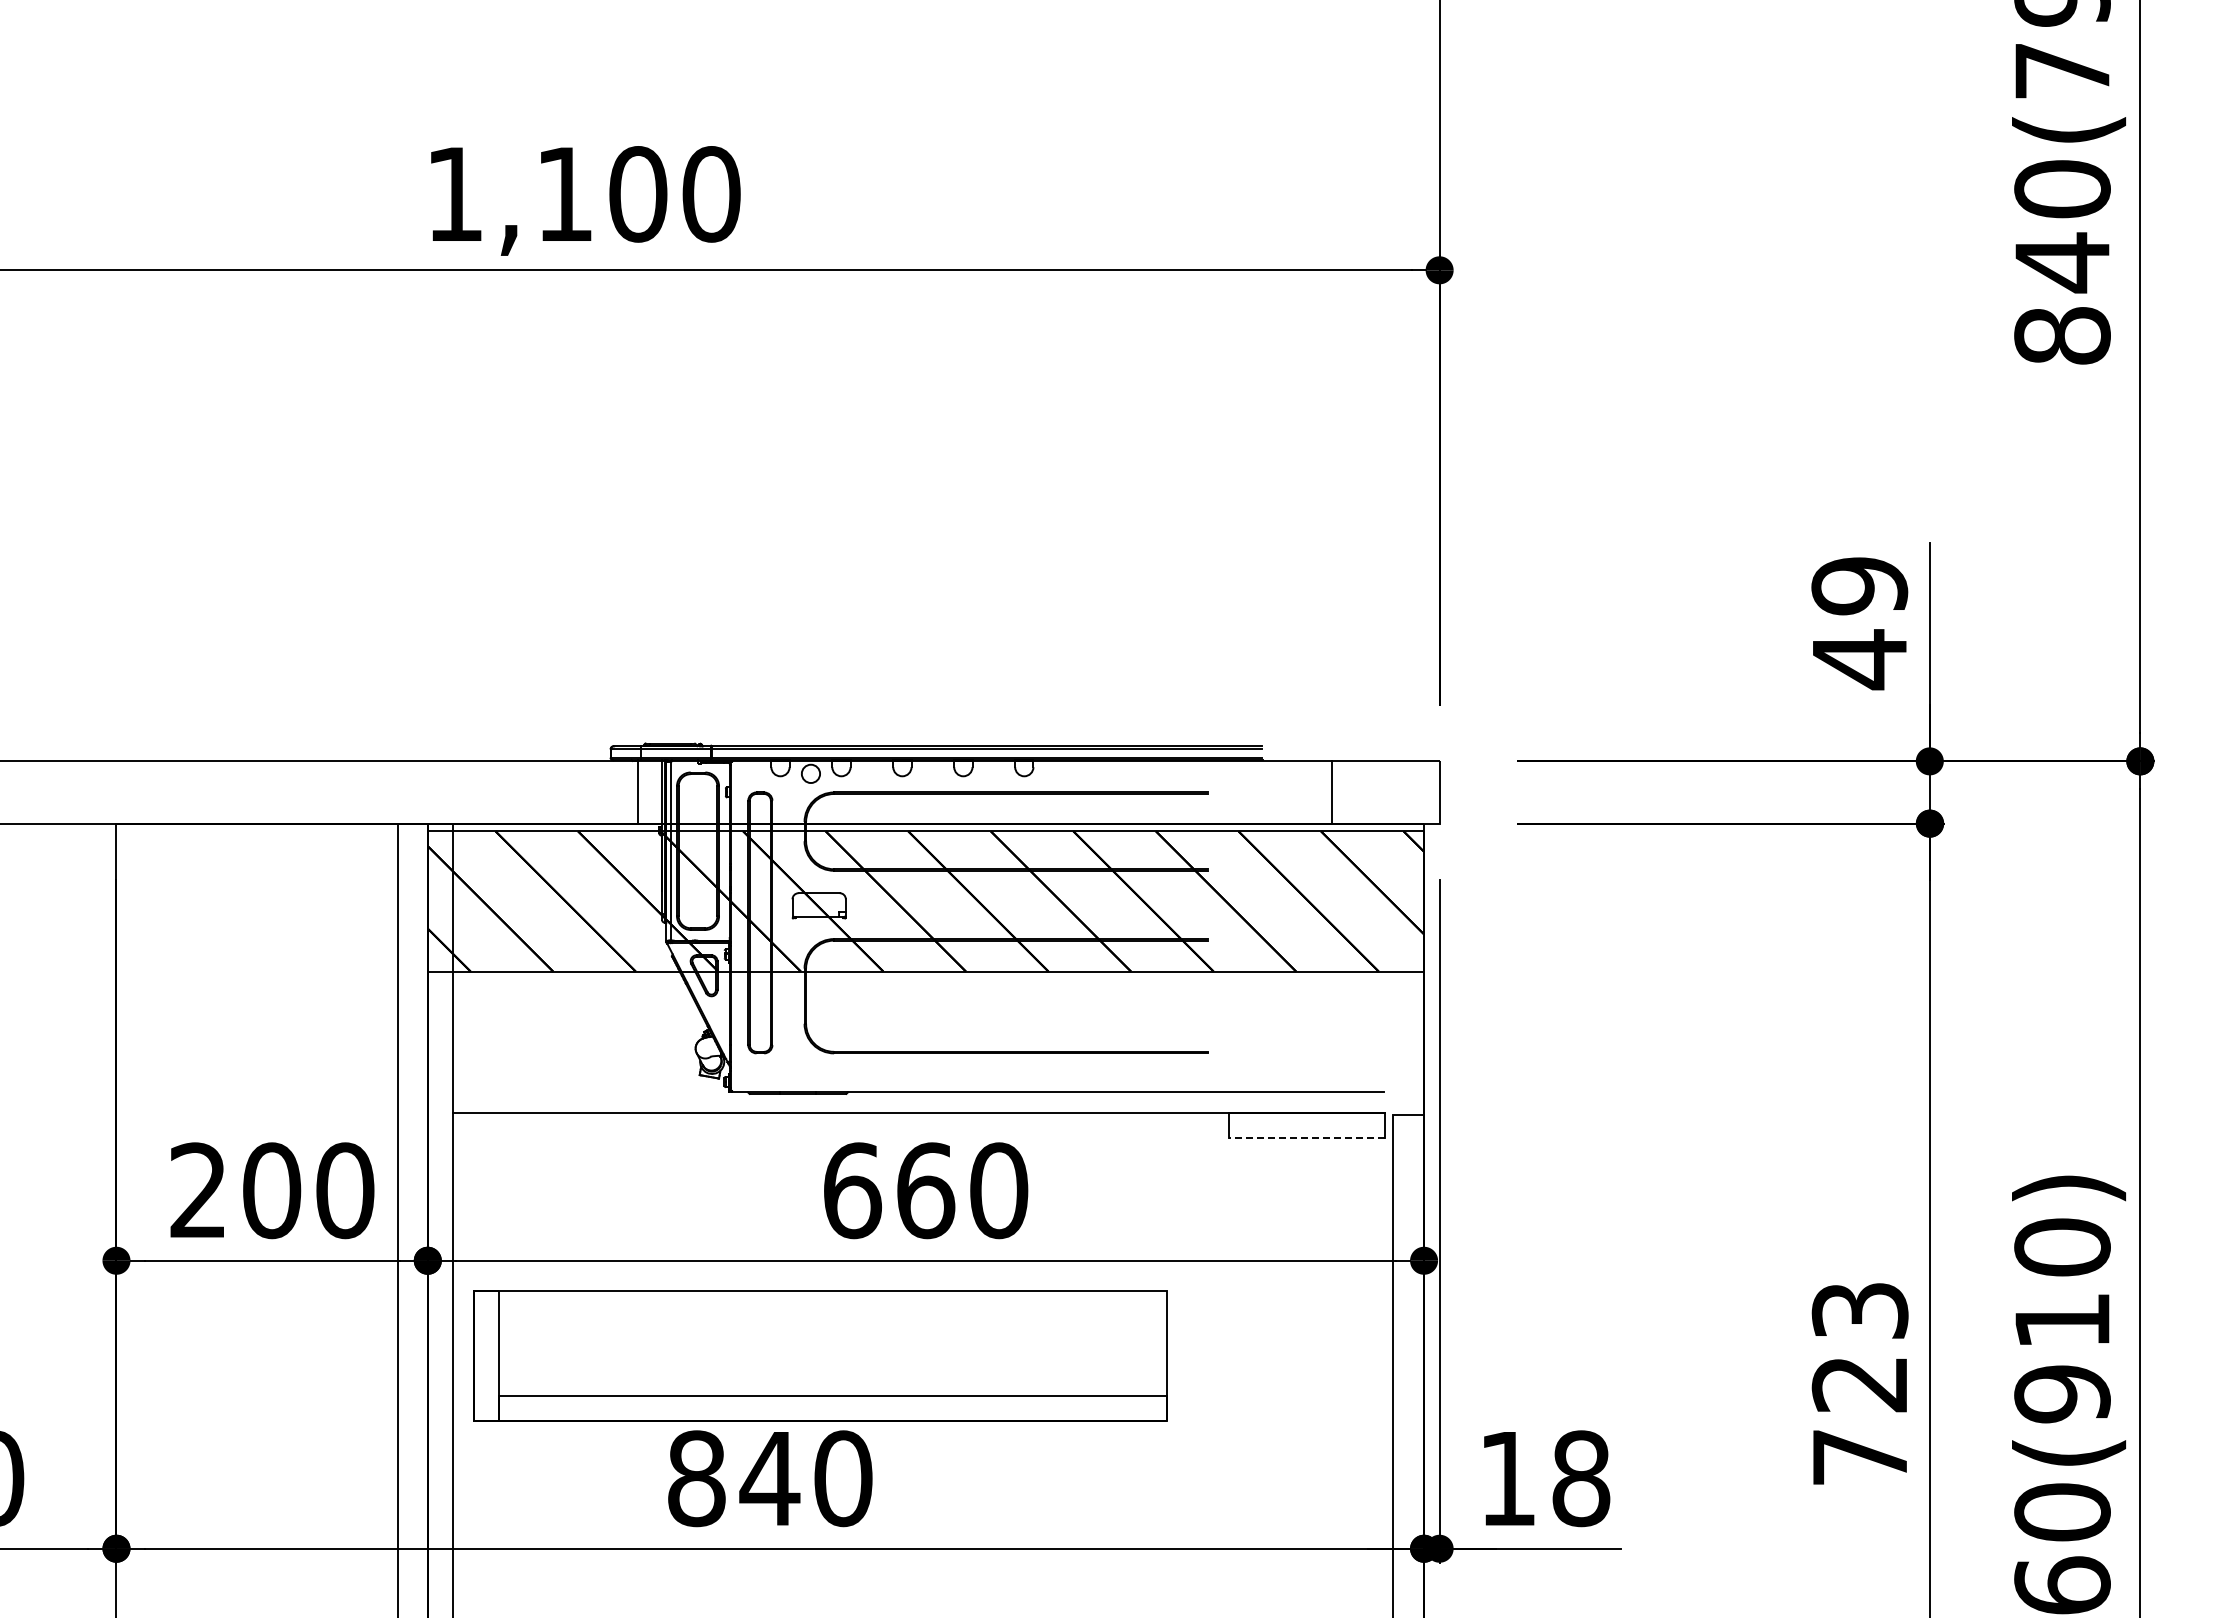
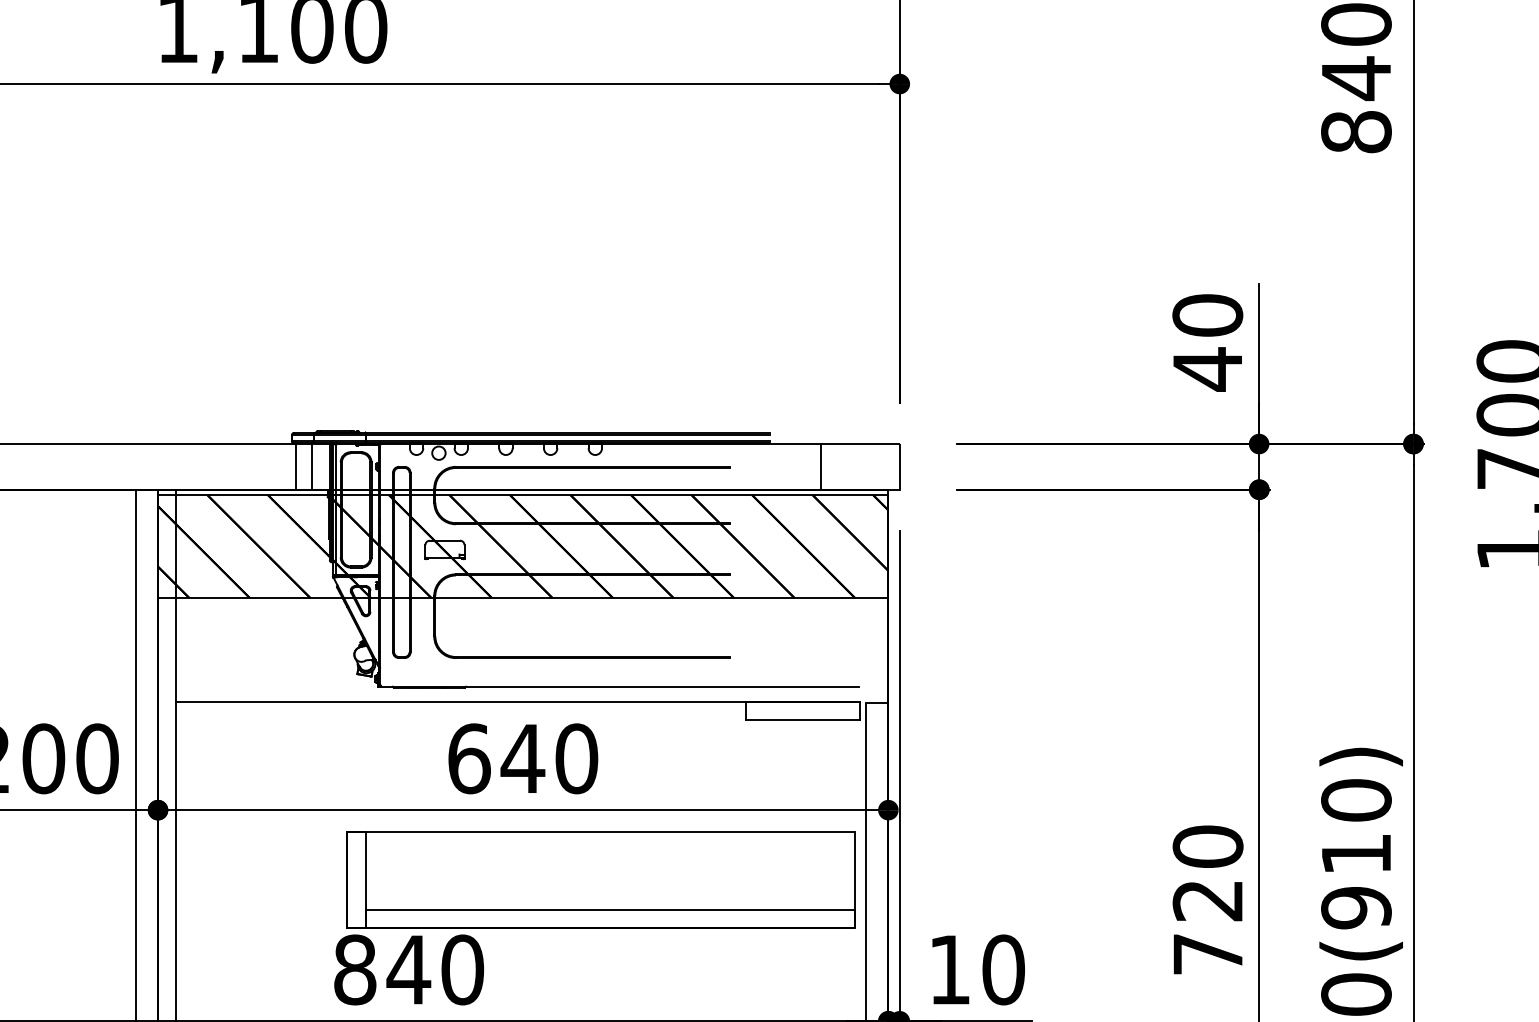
text: (1859, 586) -> (1207, 315), 49 -> 40
line: (616, 792) -> (296, 466), added
line: (1307, 1138) -> (802, 720), dashed -> solid
text: (925, 1190) -> (522, 758), 660 -> 640
text: (1859, 1310) -> (1207, 846), 723 -> 720
part: (820, 1355) -> (601, 879), moved
text: (1581, 1478) -> (1003, 969), 18 -> 10

